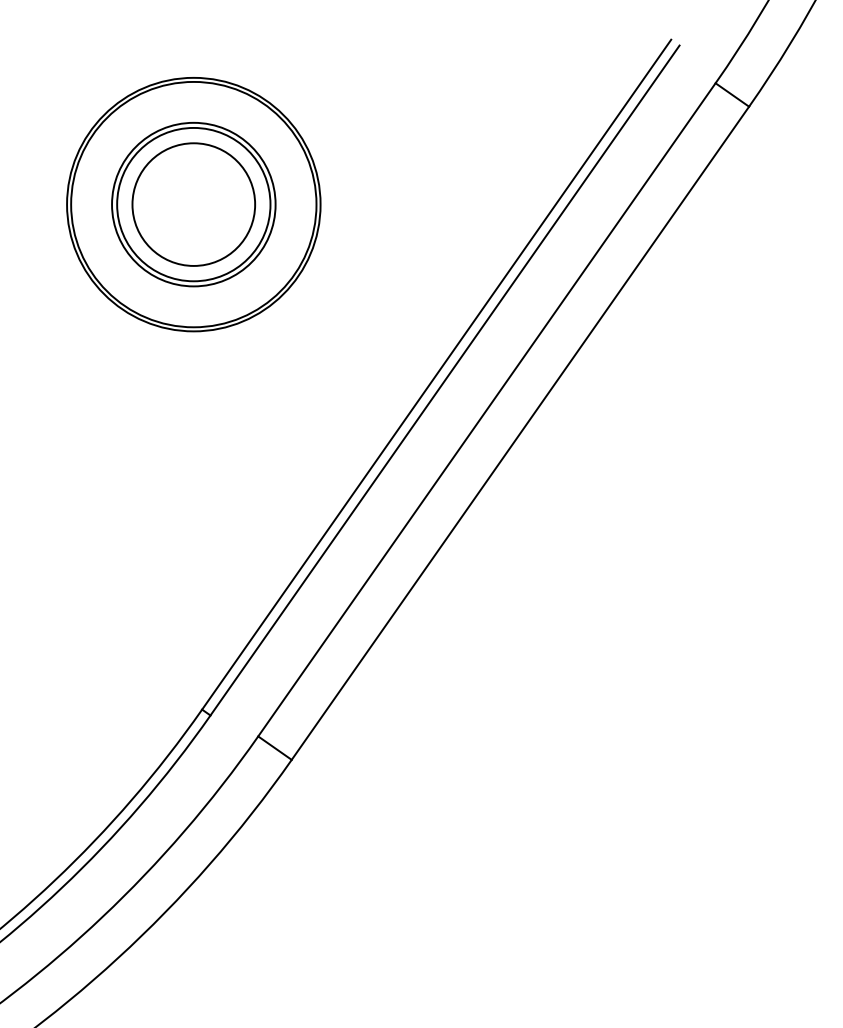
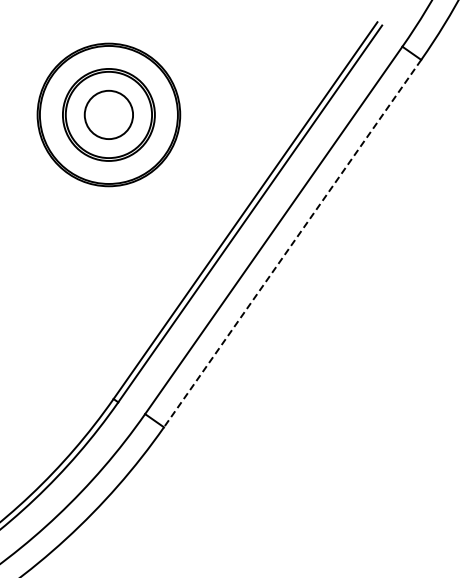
circle: (193, 203) -> (108, 114), size x0.7
line: (520, 434) -> (292, 244), solid -> dashed

